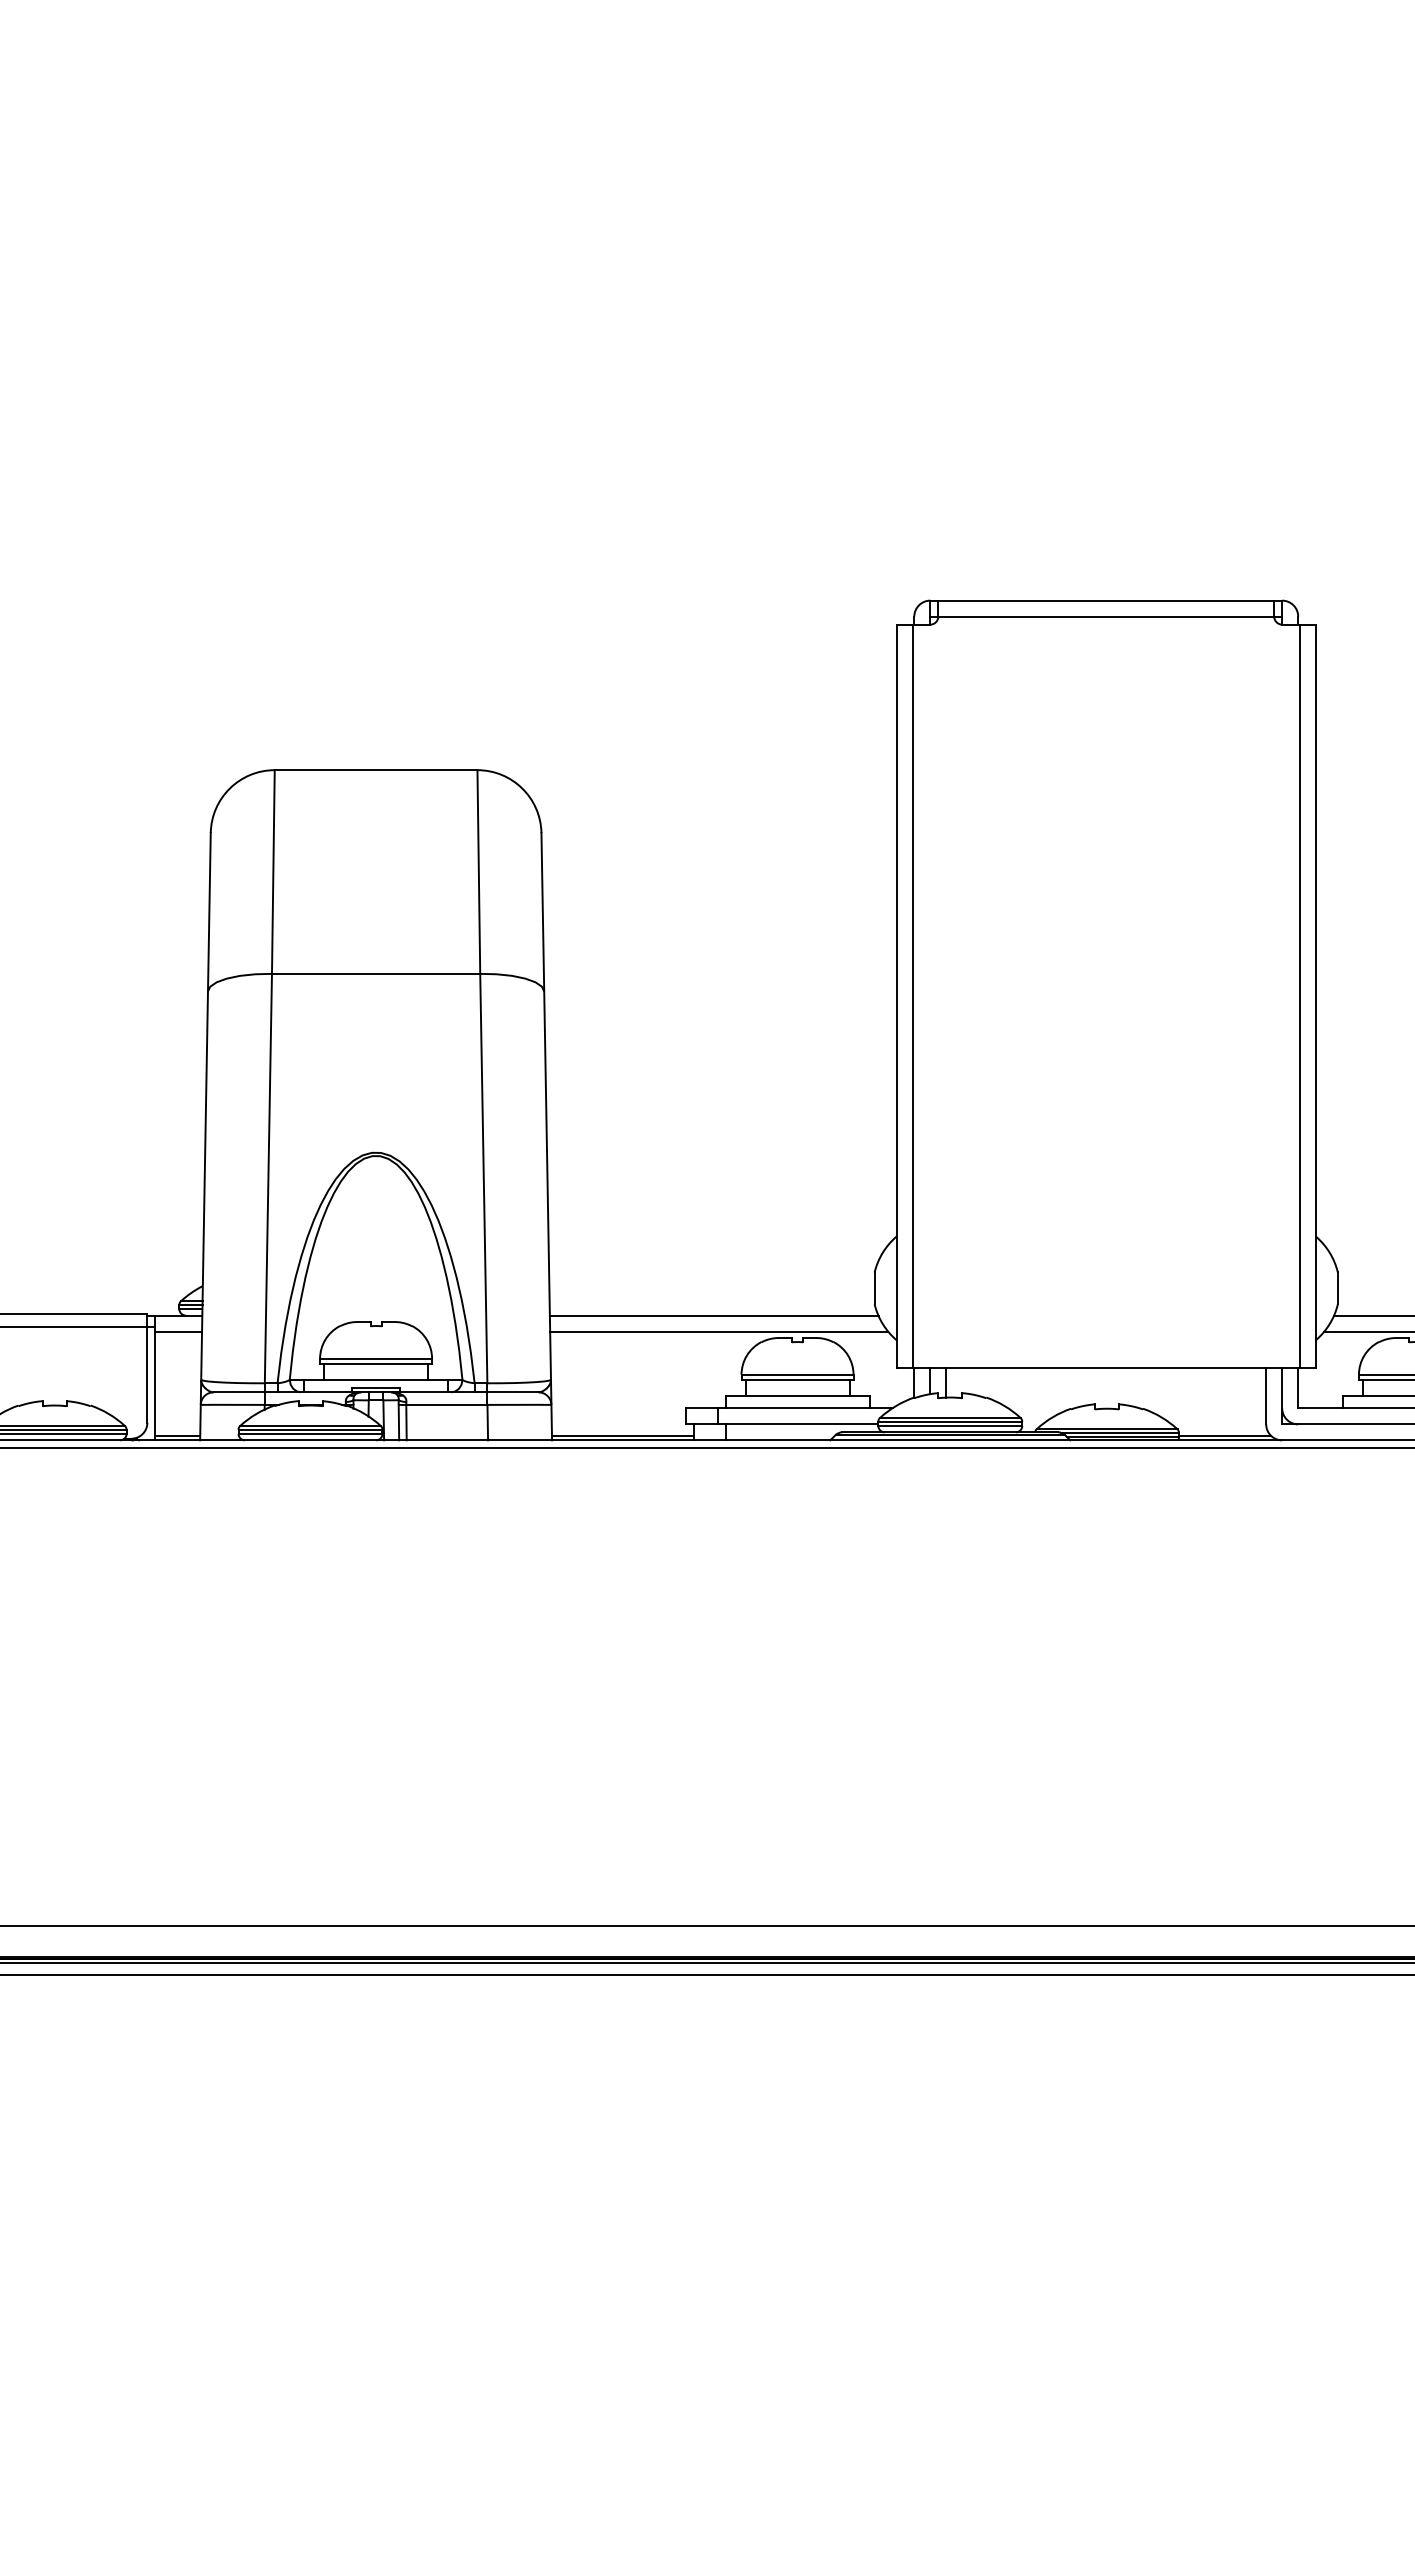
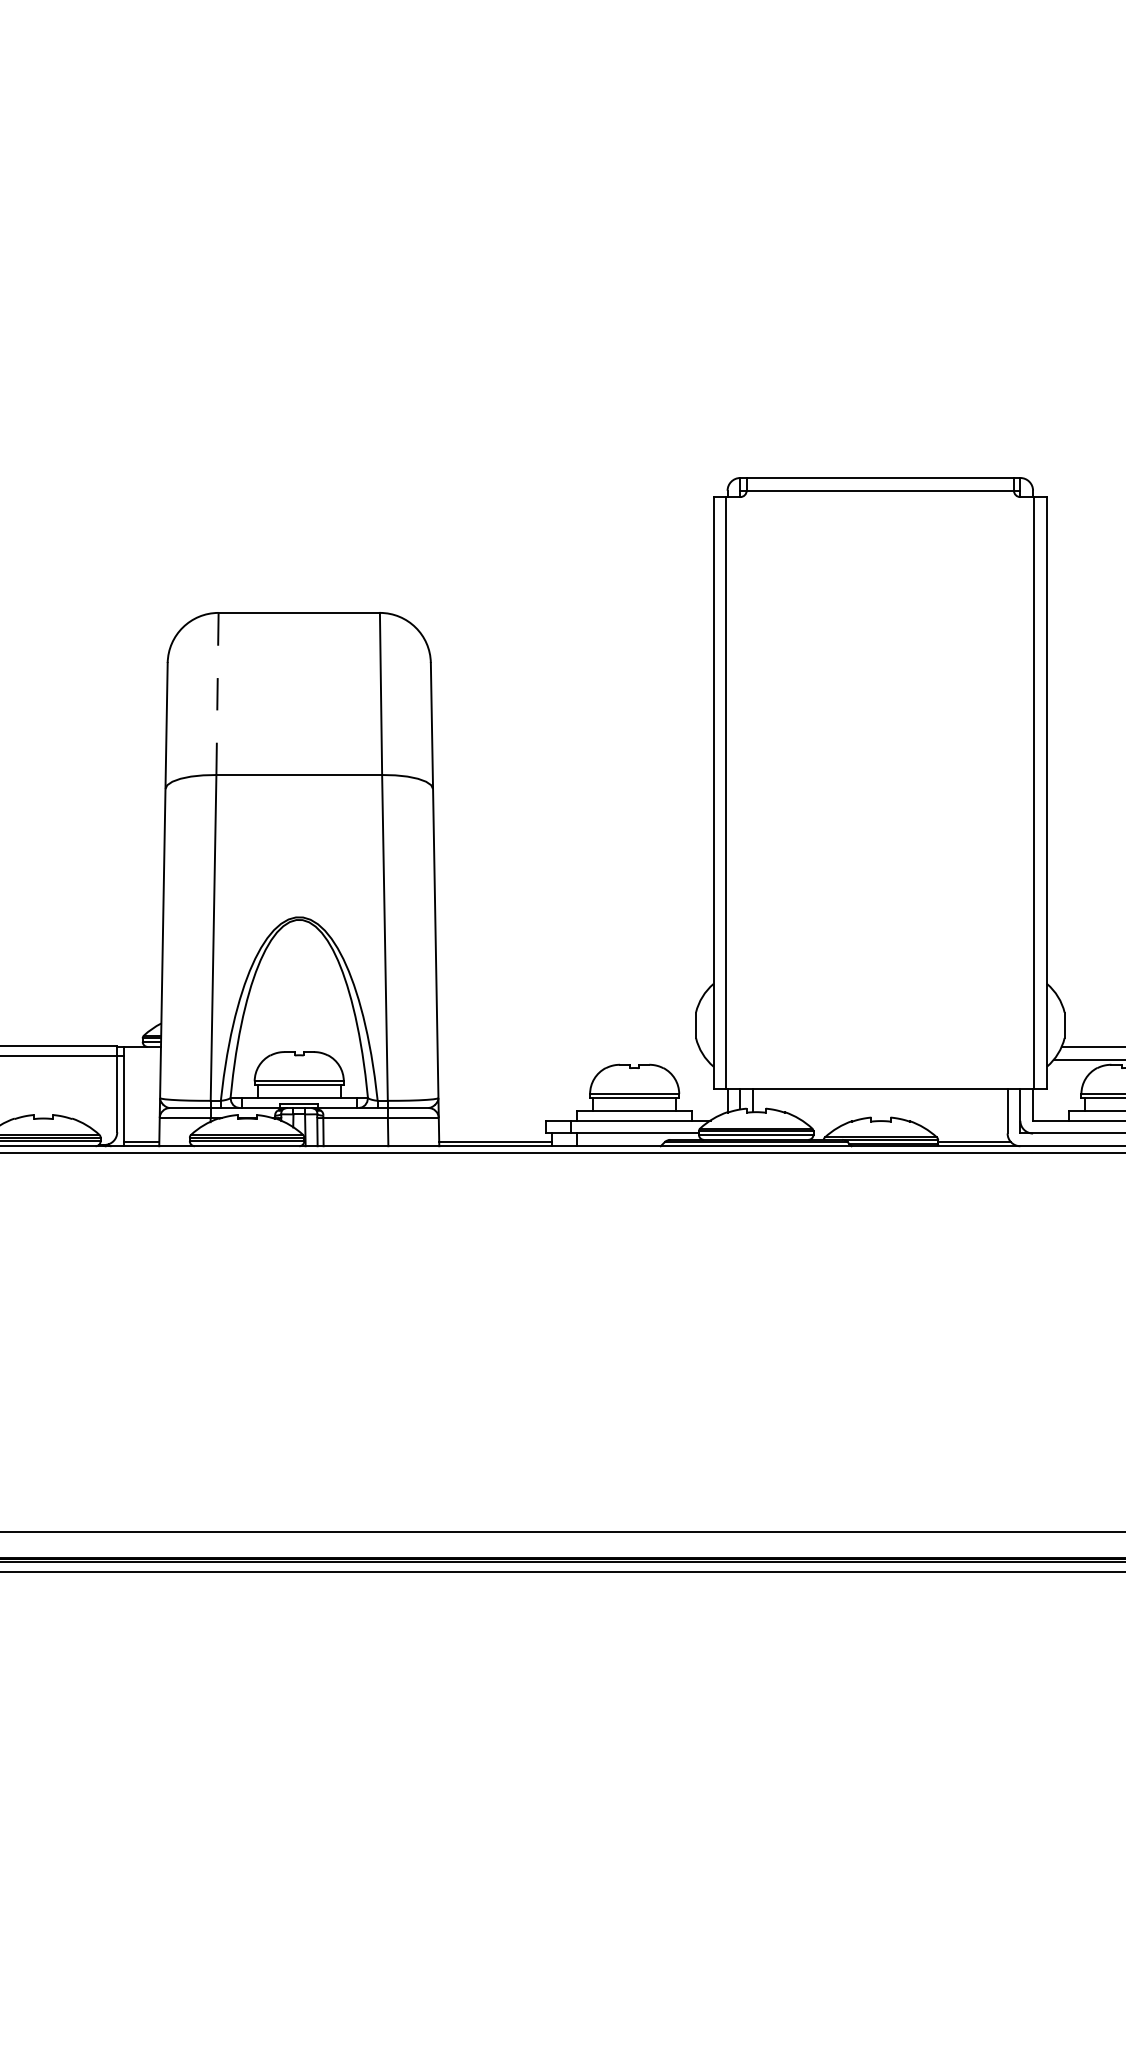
line: (273, 872) -> (217, 694), solid -> dashed
line: (713, 1315) -> (567, 1046), removed
line: (178, 1331) -> (142, 1059), removed
line: (719, 1331) -> (572, 1059), removed

